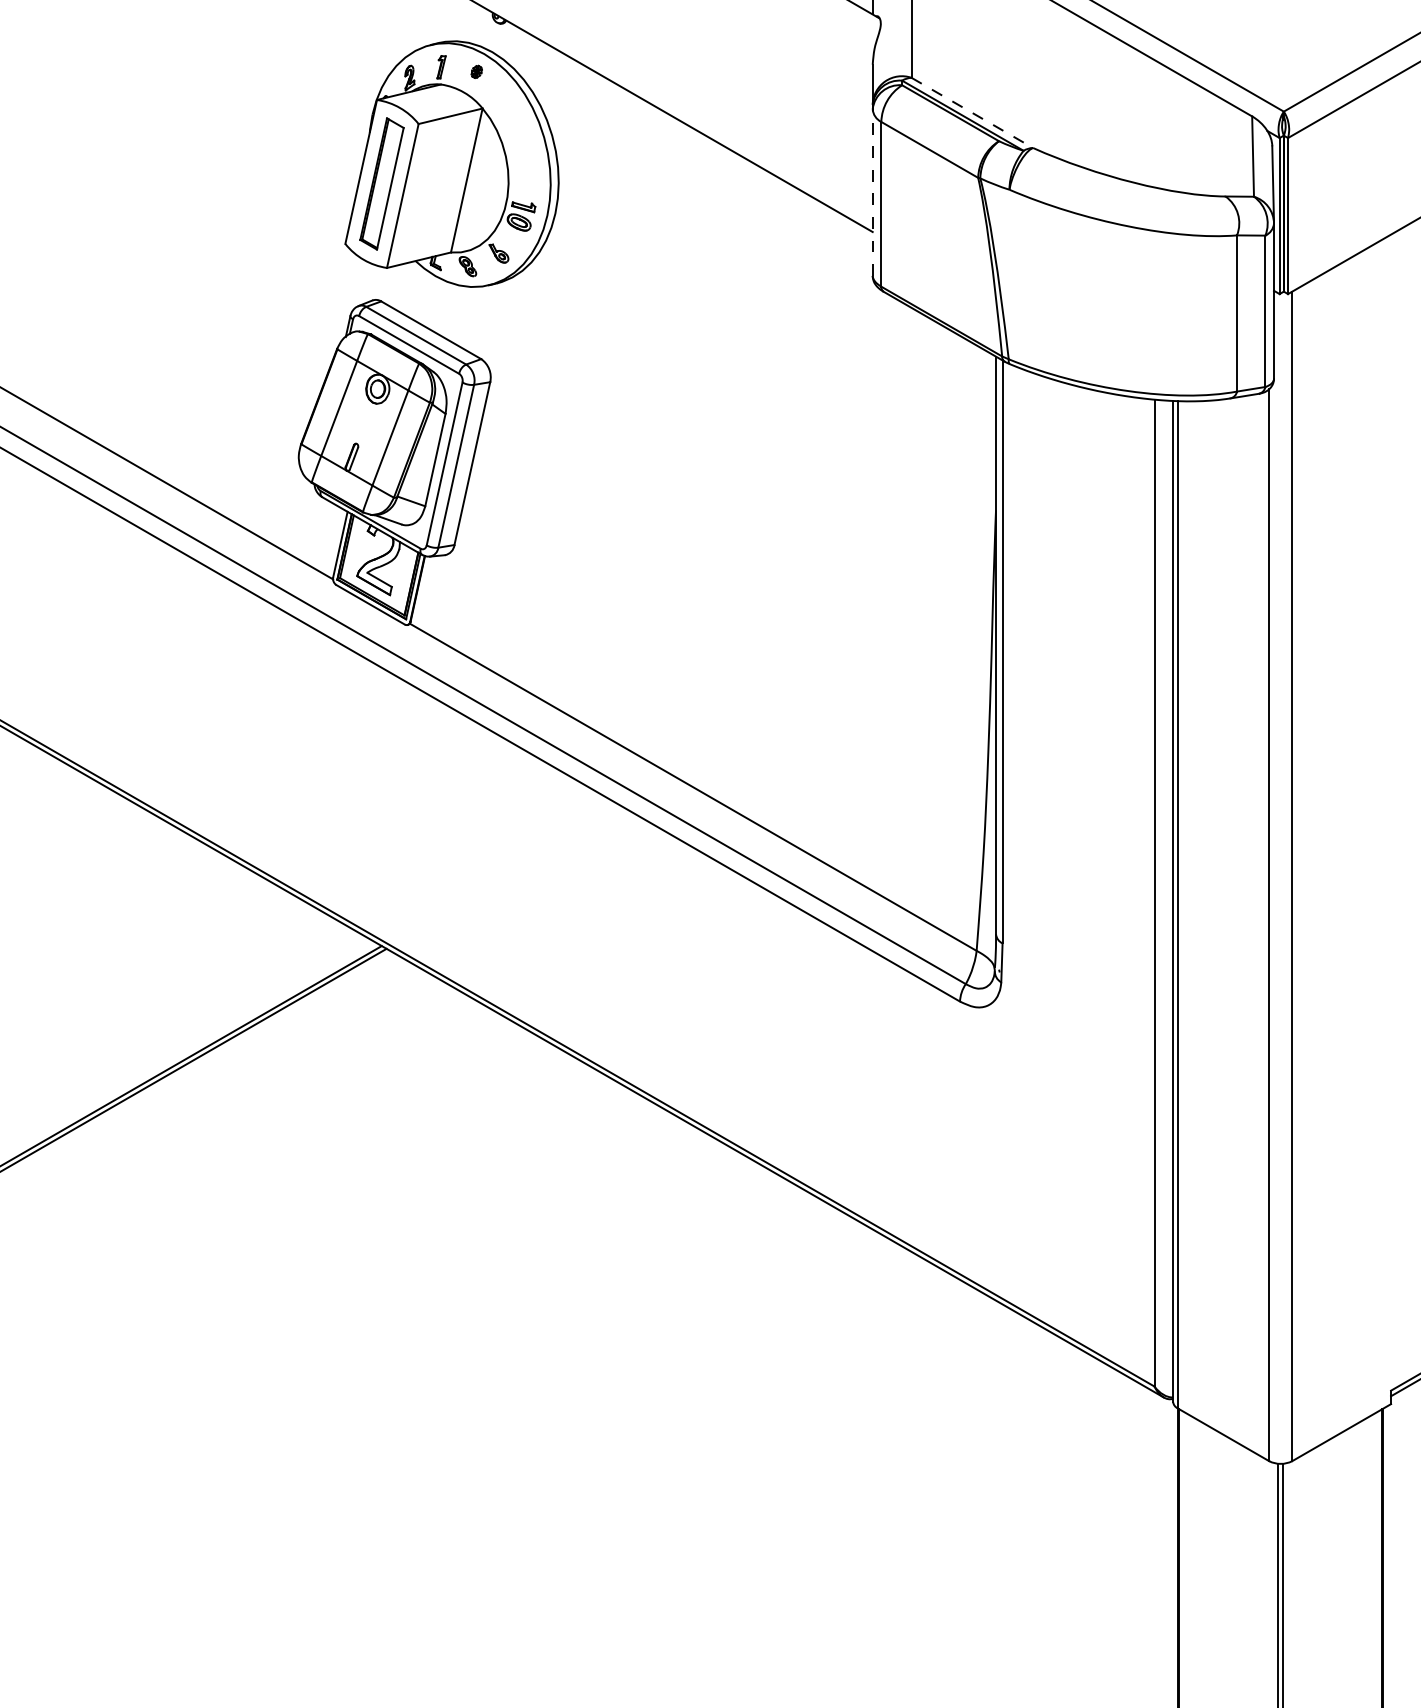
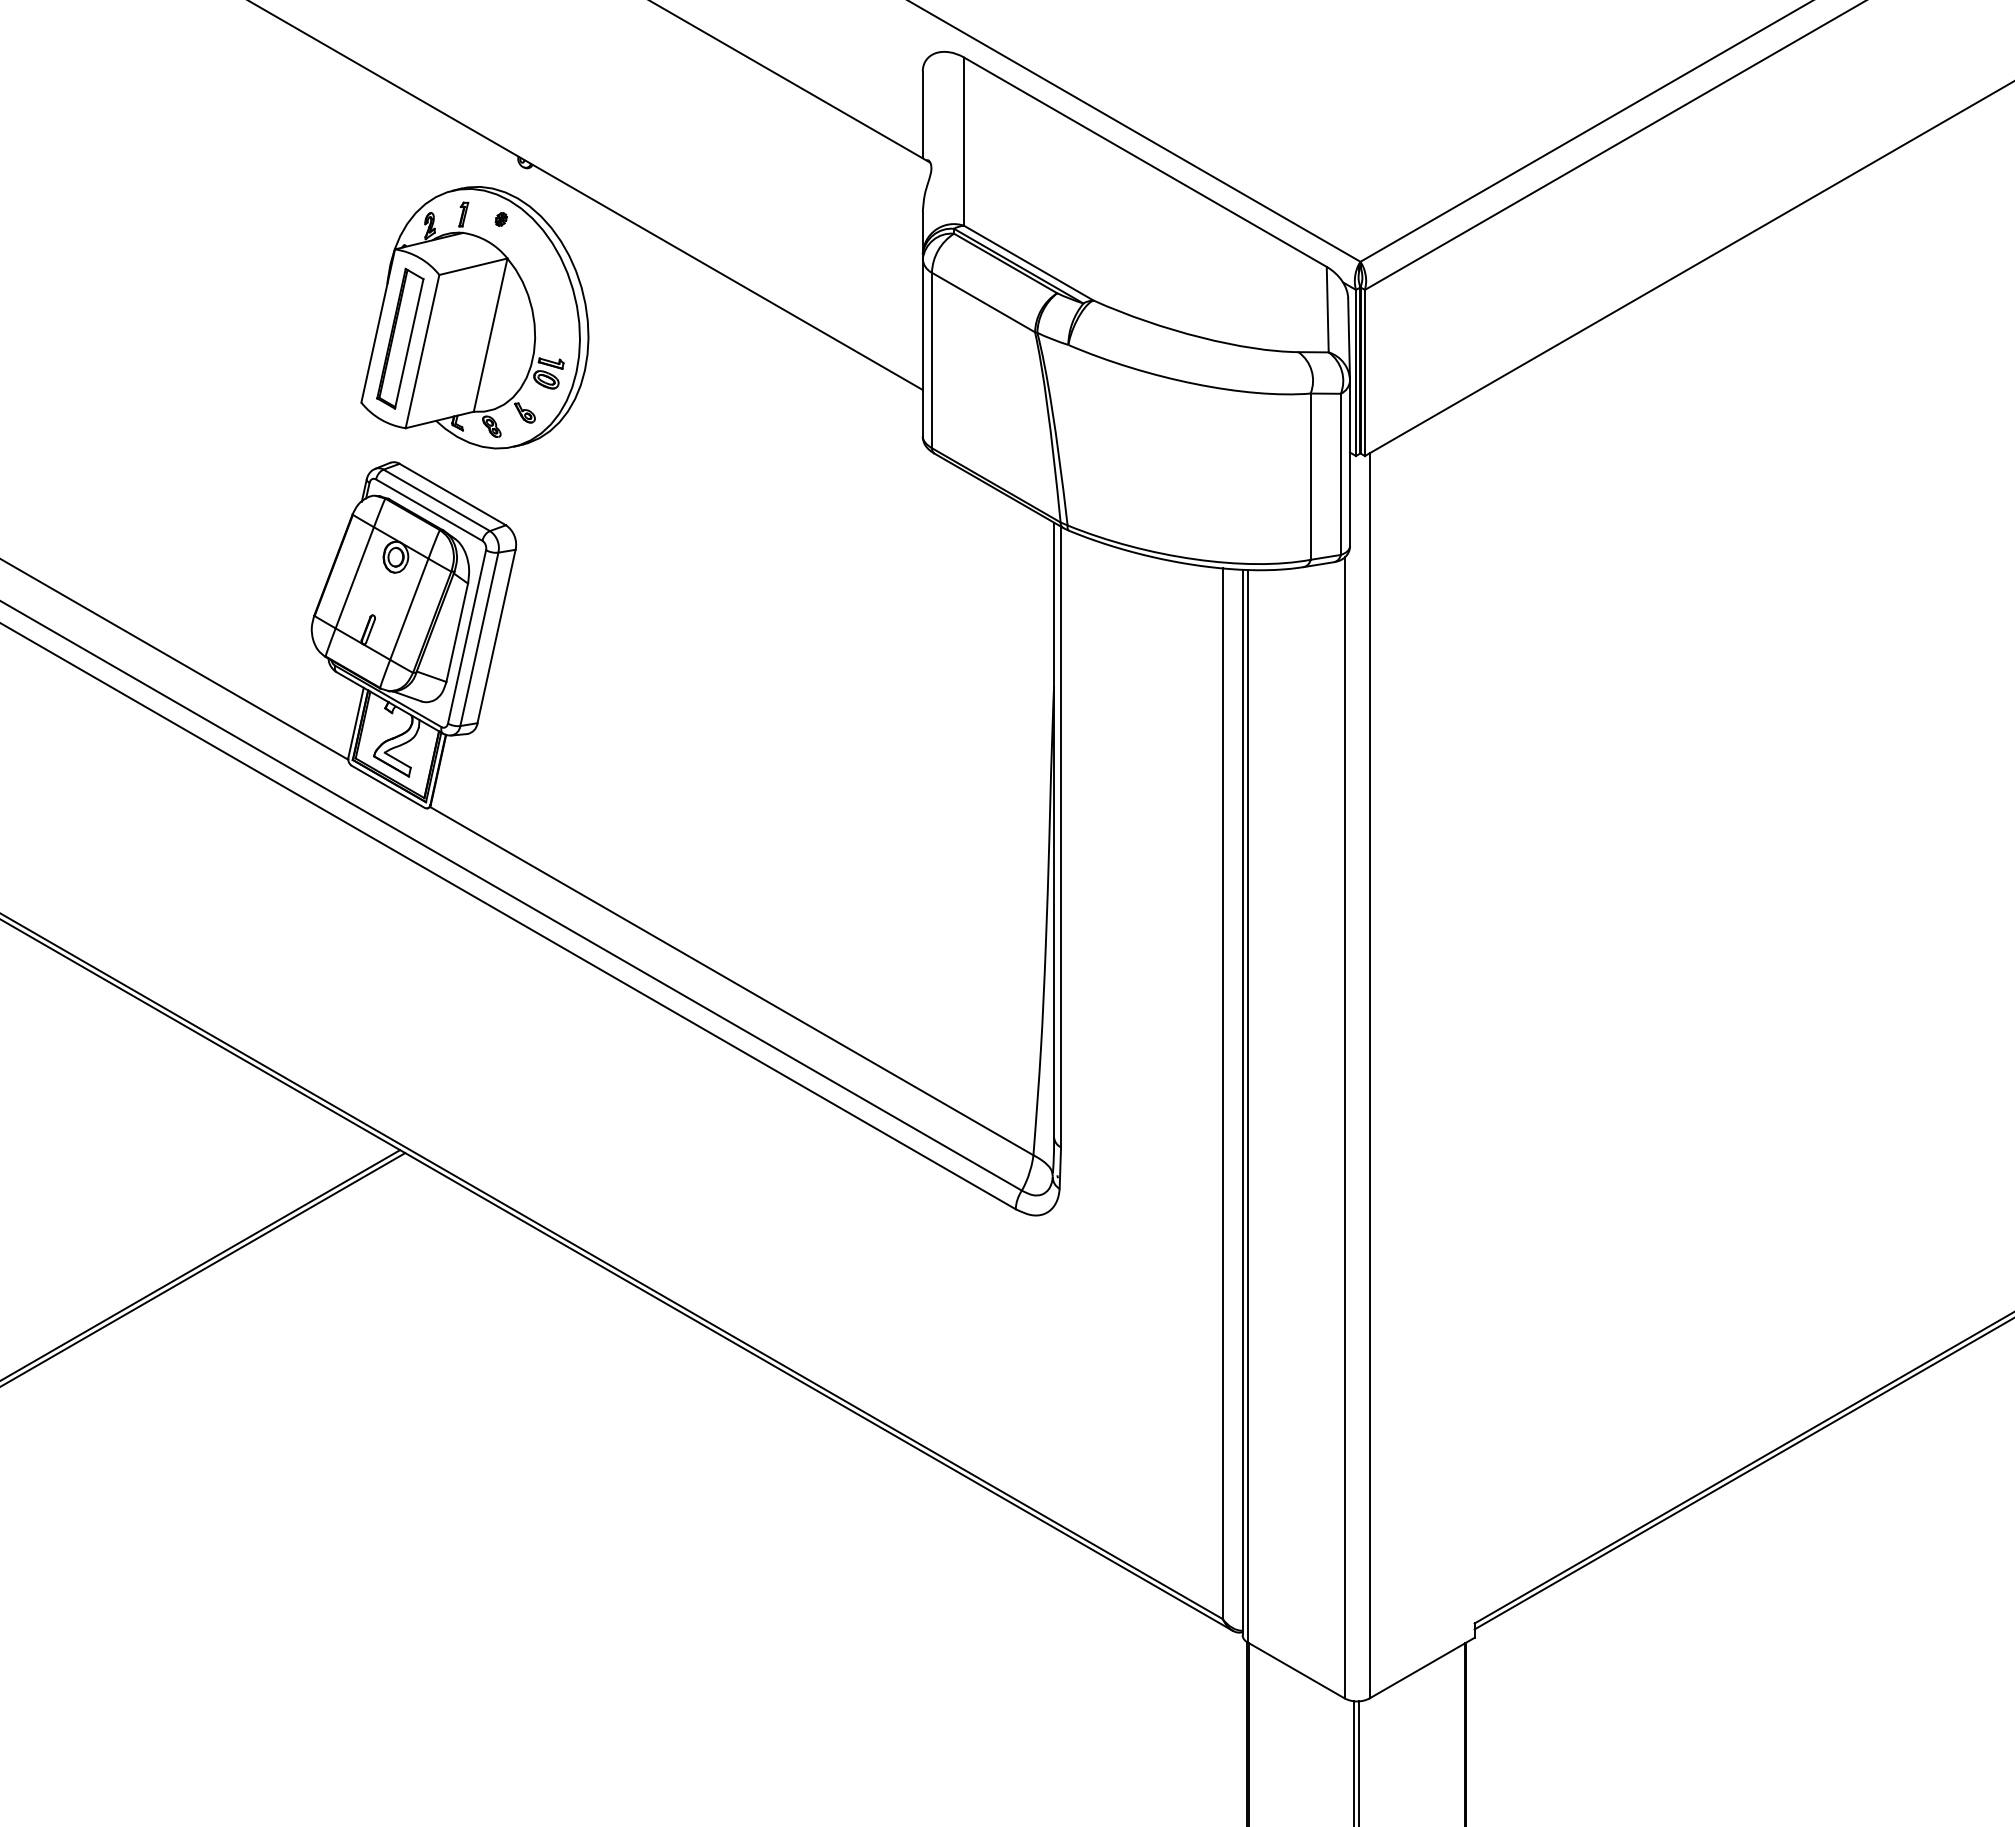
line: (972, 113) -> (1028, 263), dashed -> solid
line: (872, 193) -> (922, 348), dashed -> solid

